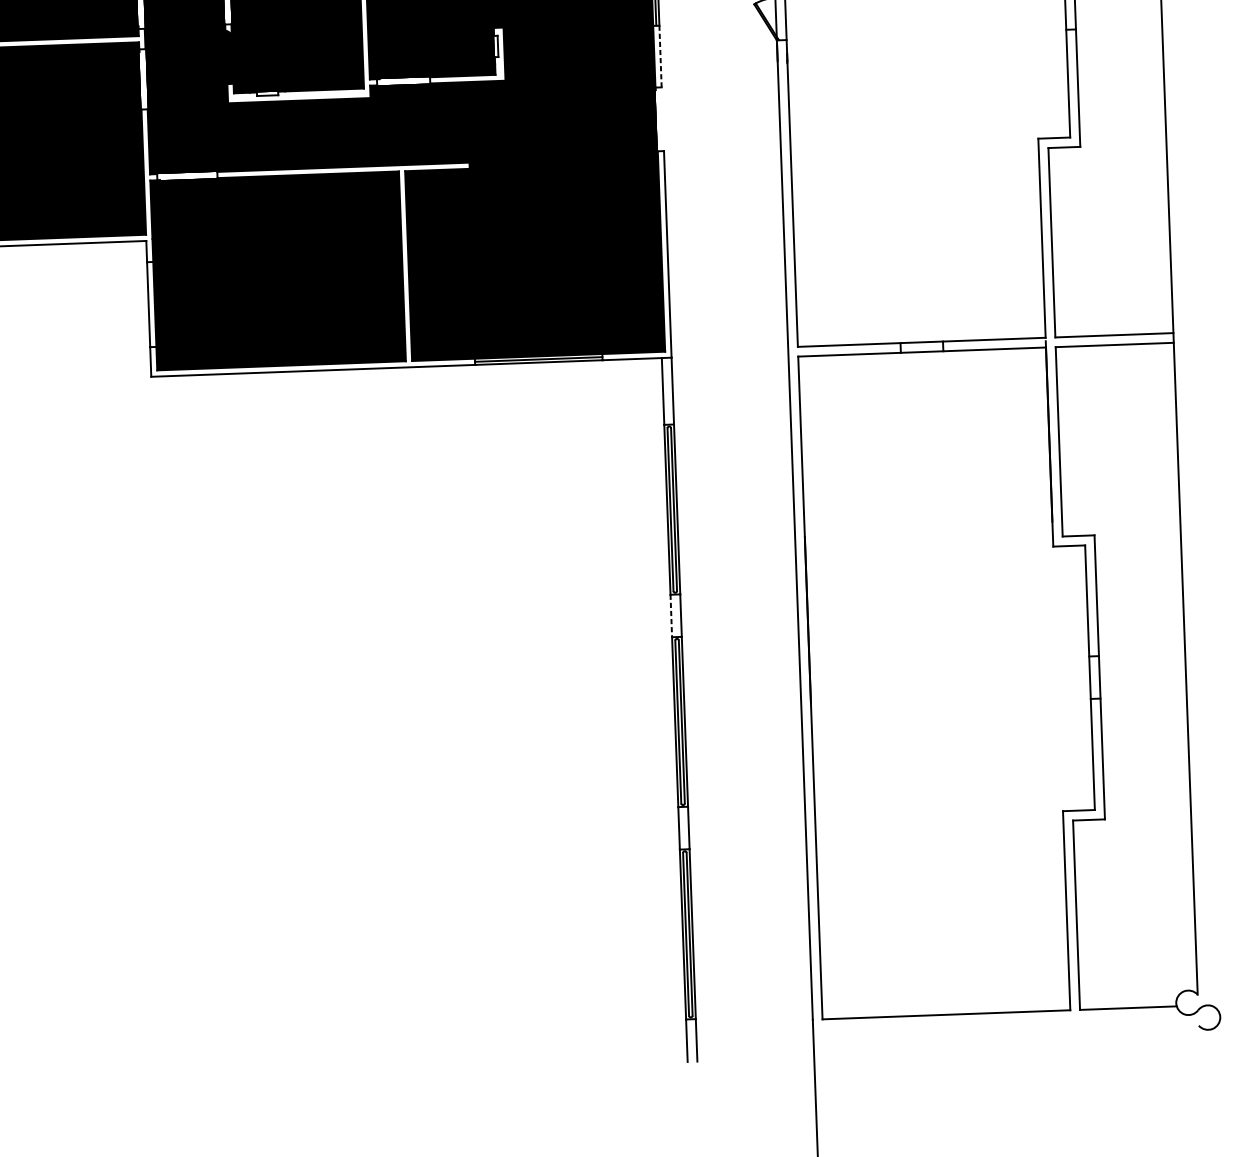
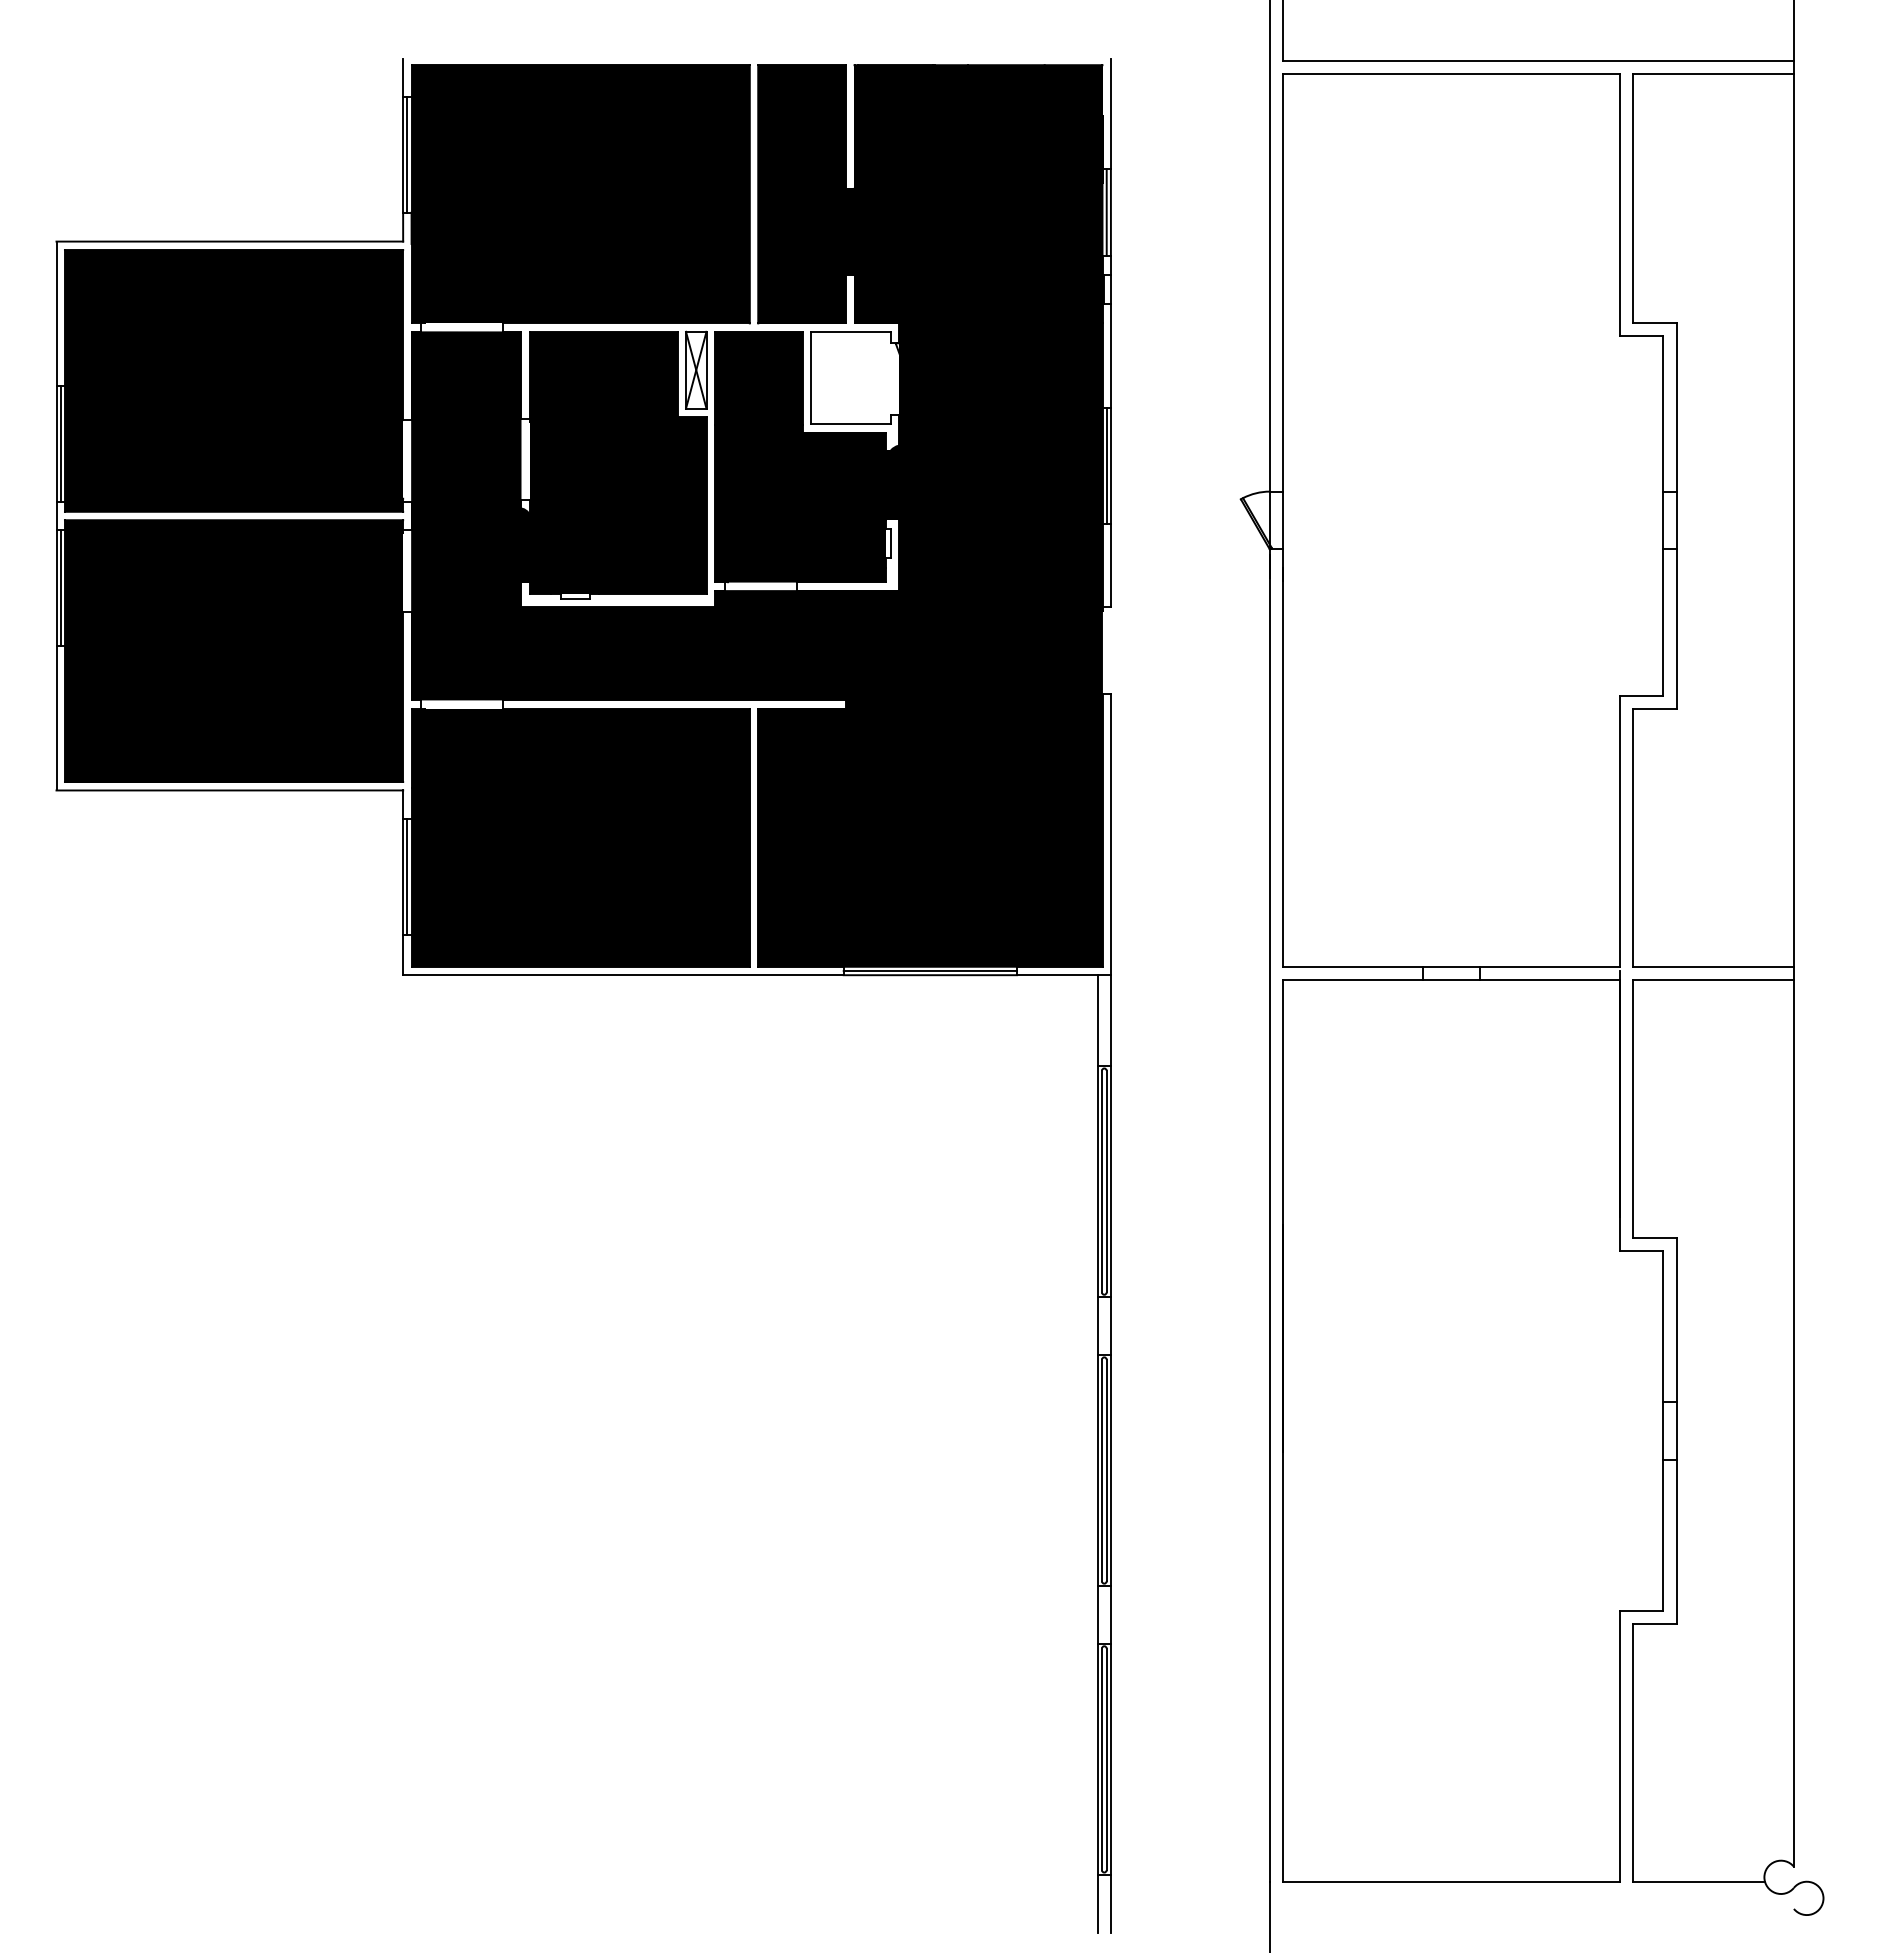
line: (660, 56) -> (1110, 565), dashed -> solid
line: (151, 304) -> (407, 876), added
line: (671, 616) -> (1097, 1326), dashed -> solid

